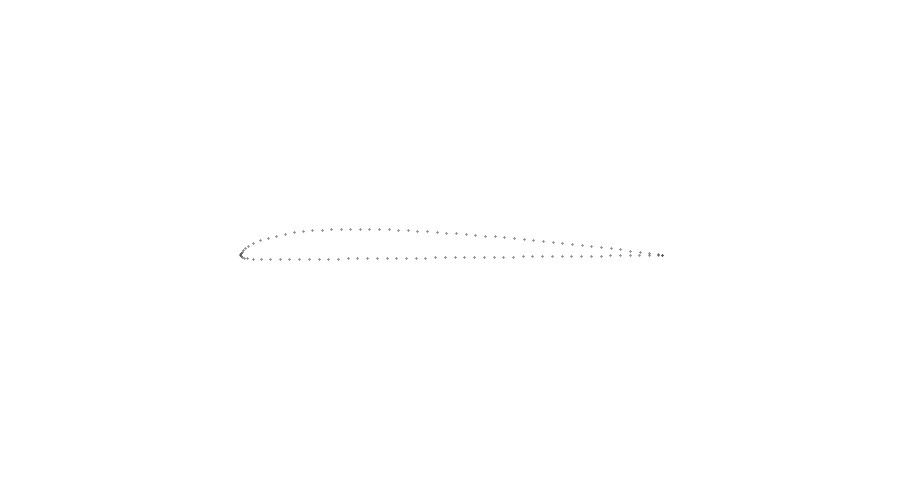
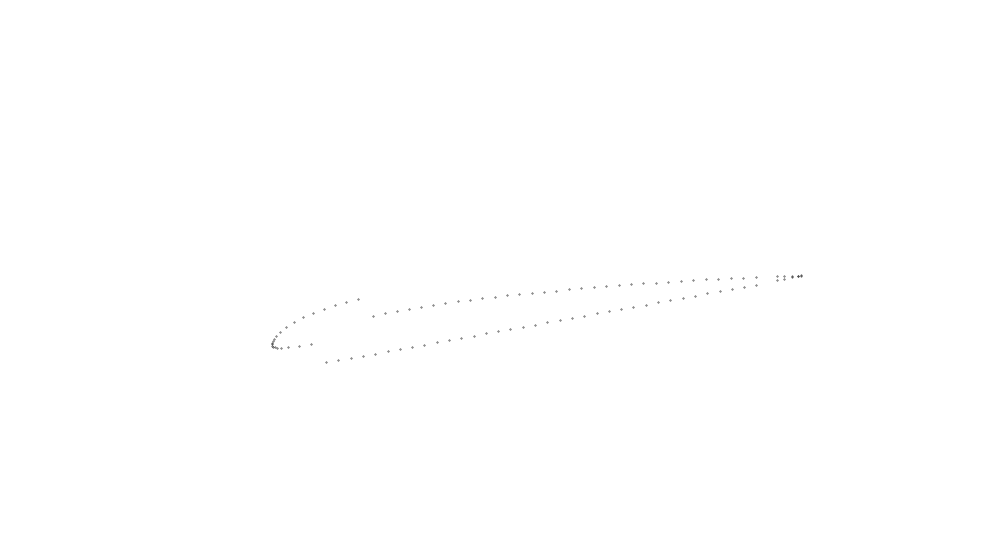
part: (276, 237) -> (313, 315), moved
part: (646, 253) -> (789, 276), size x0.6

